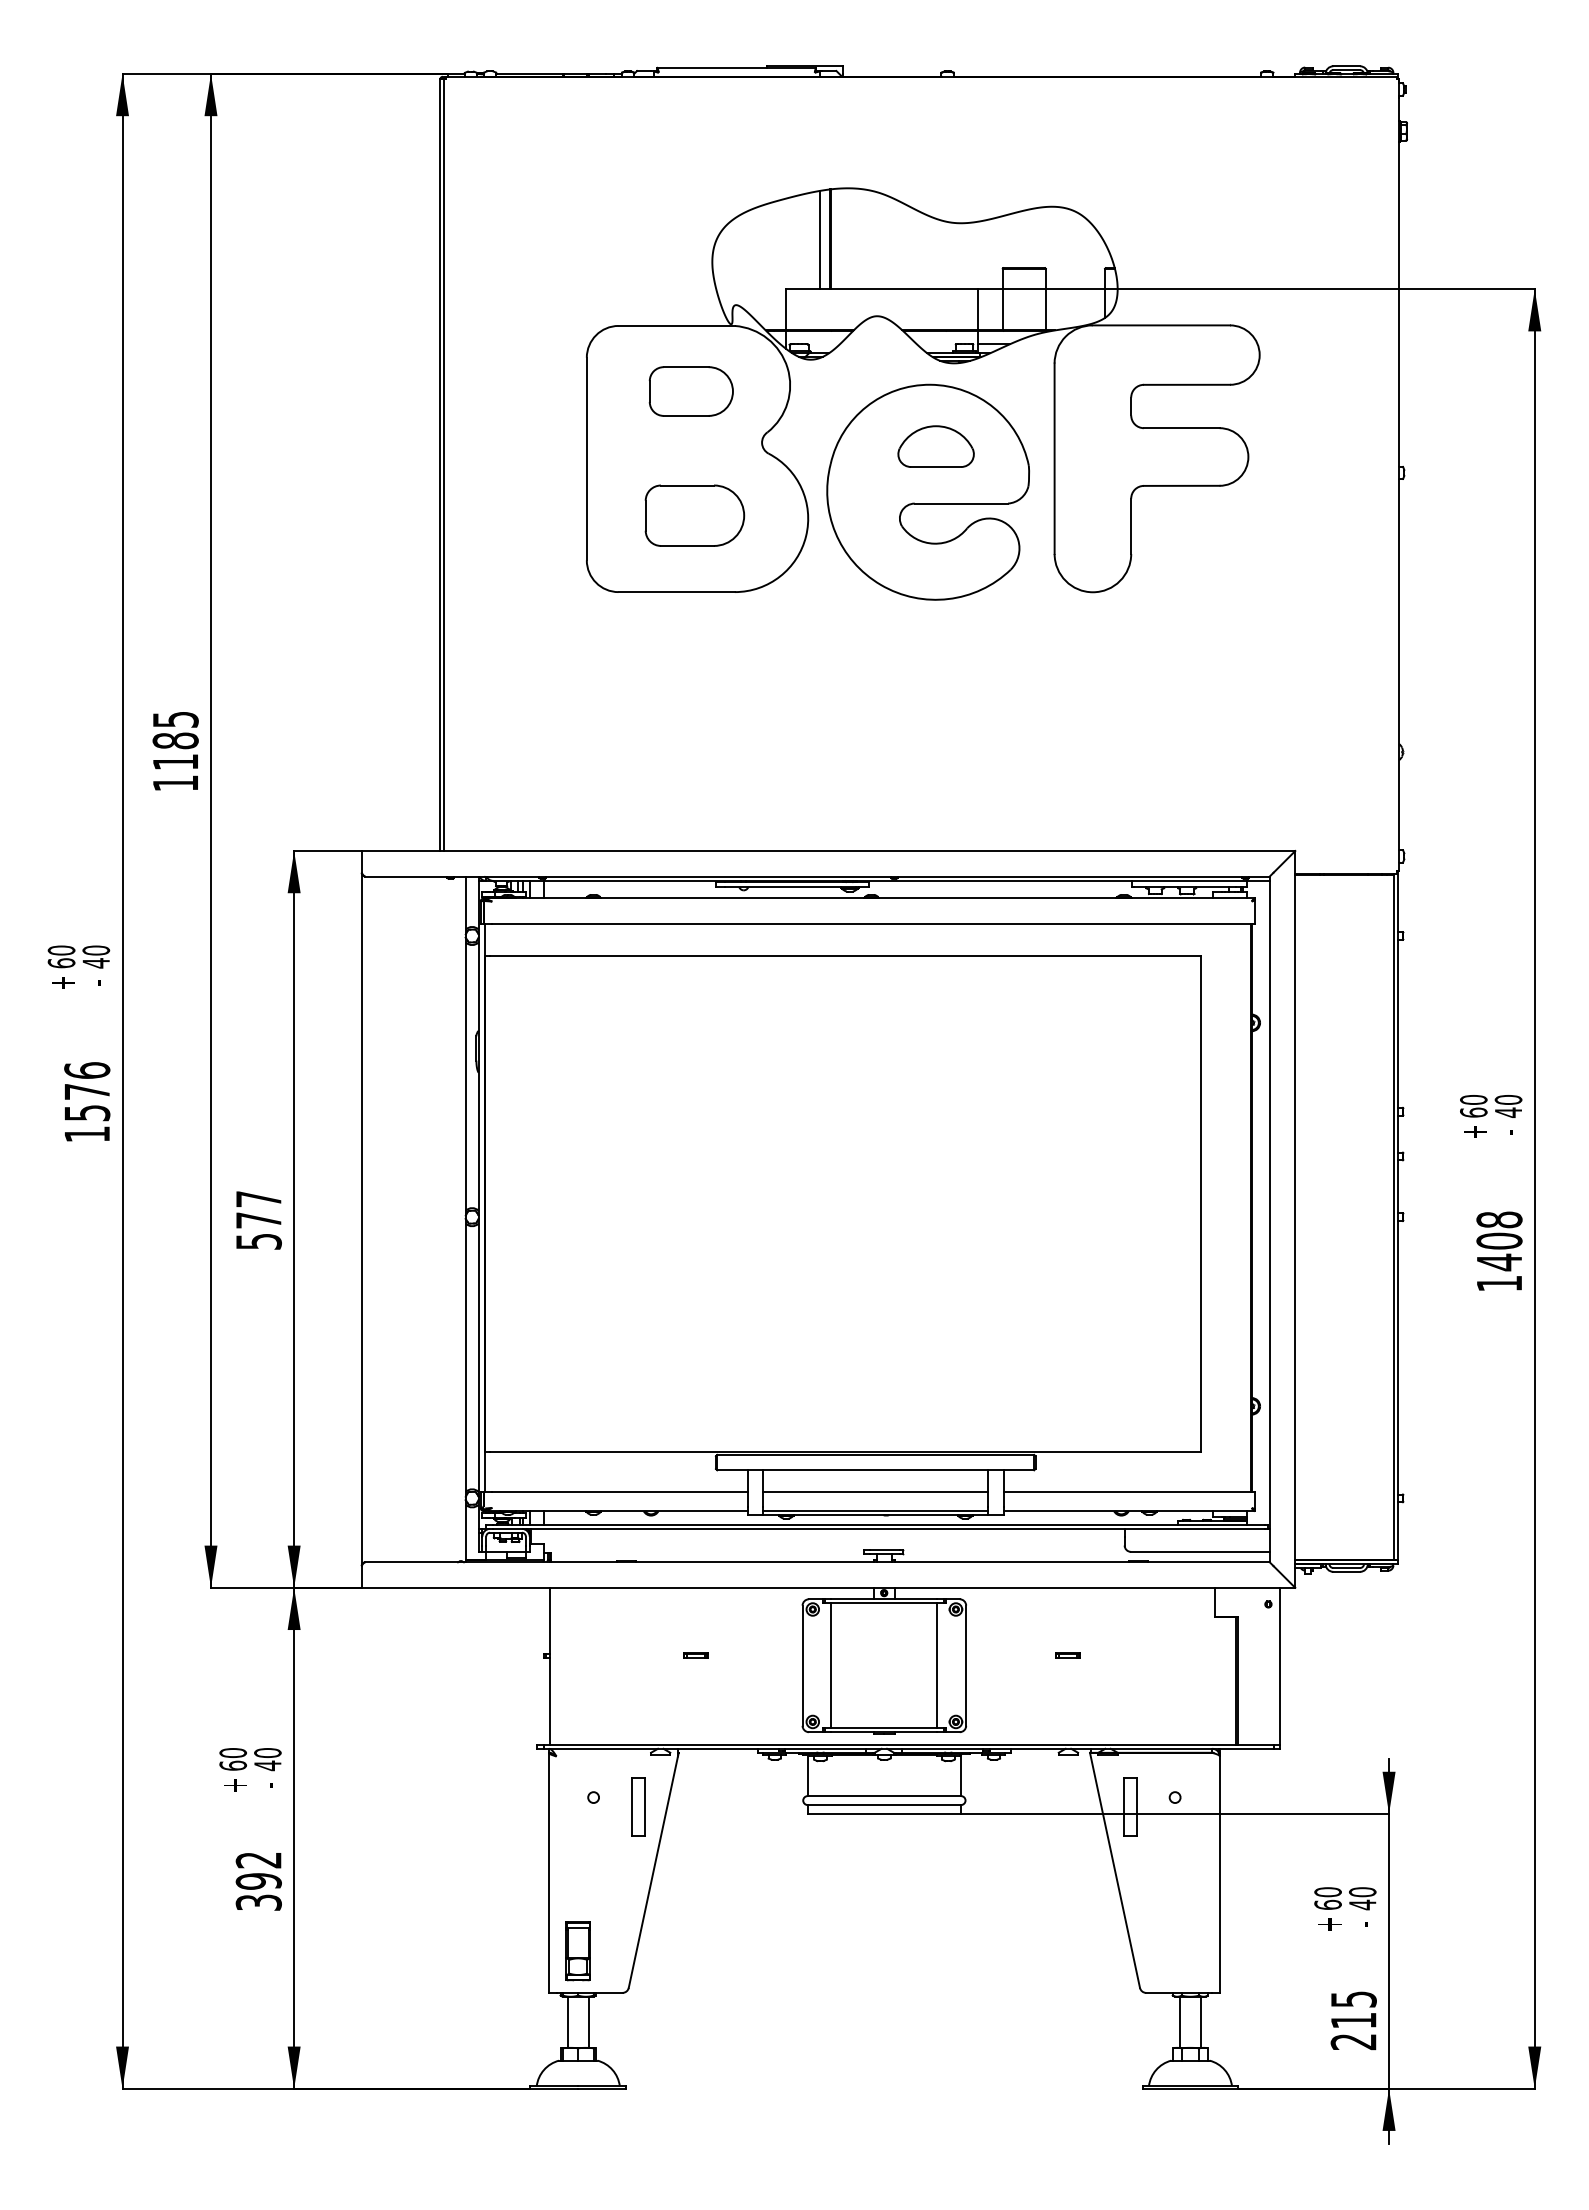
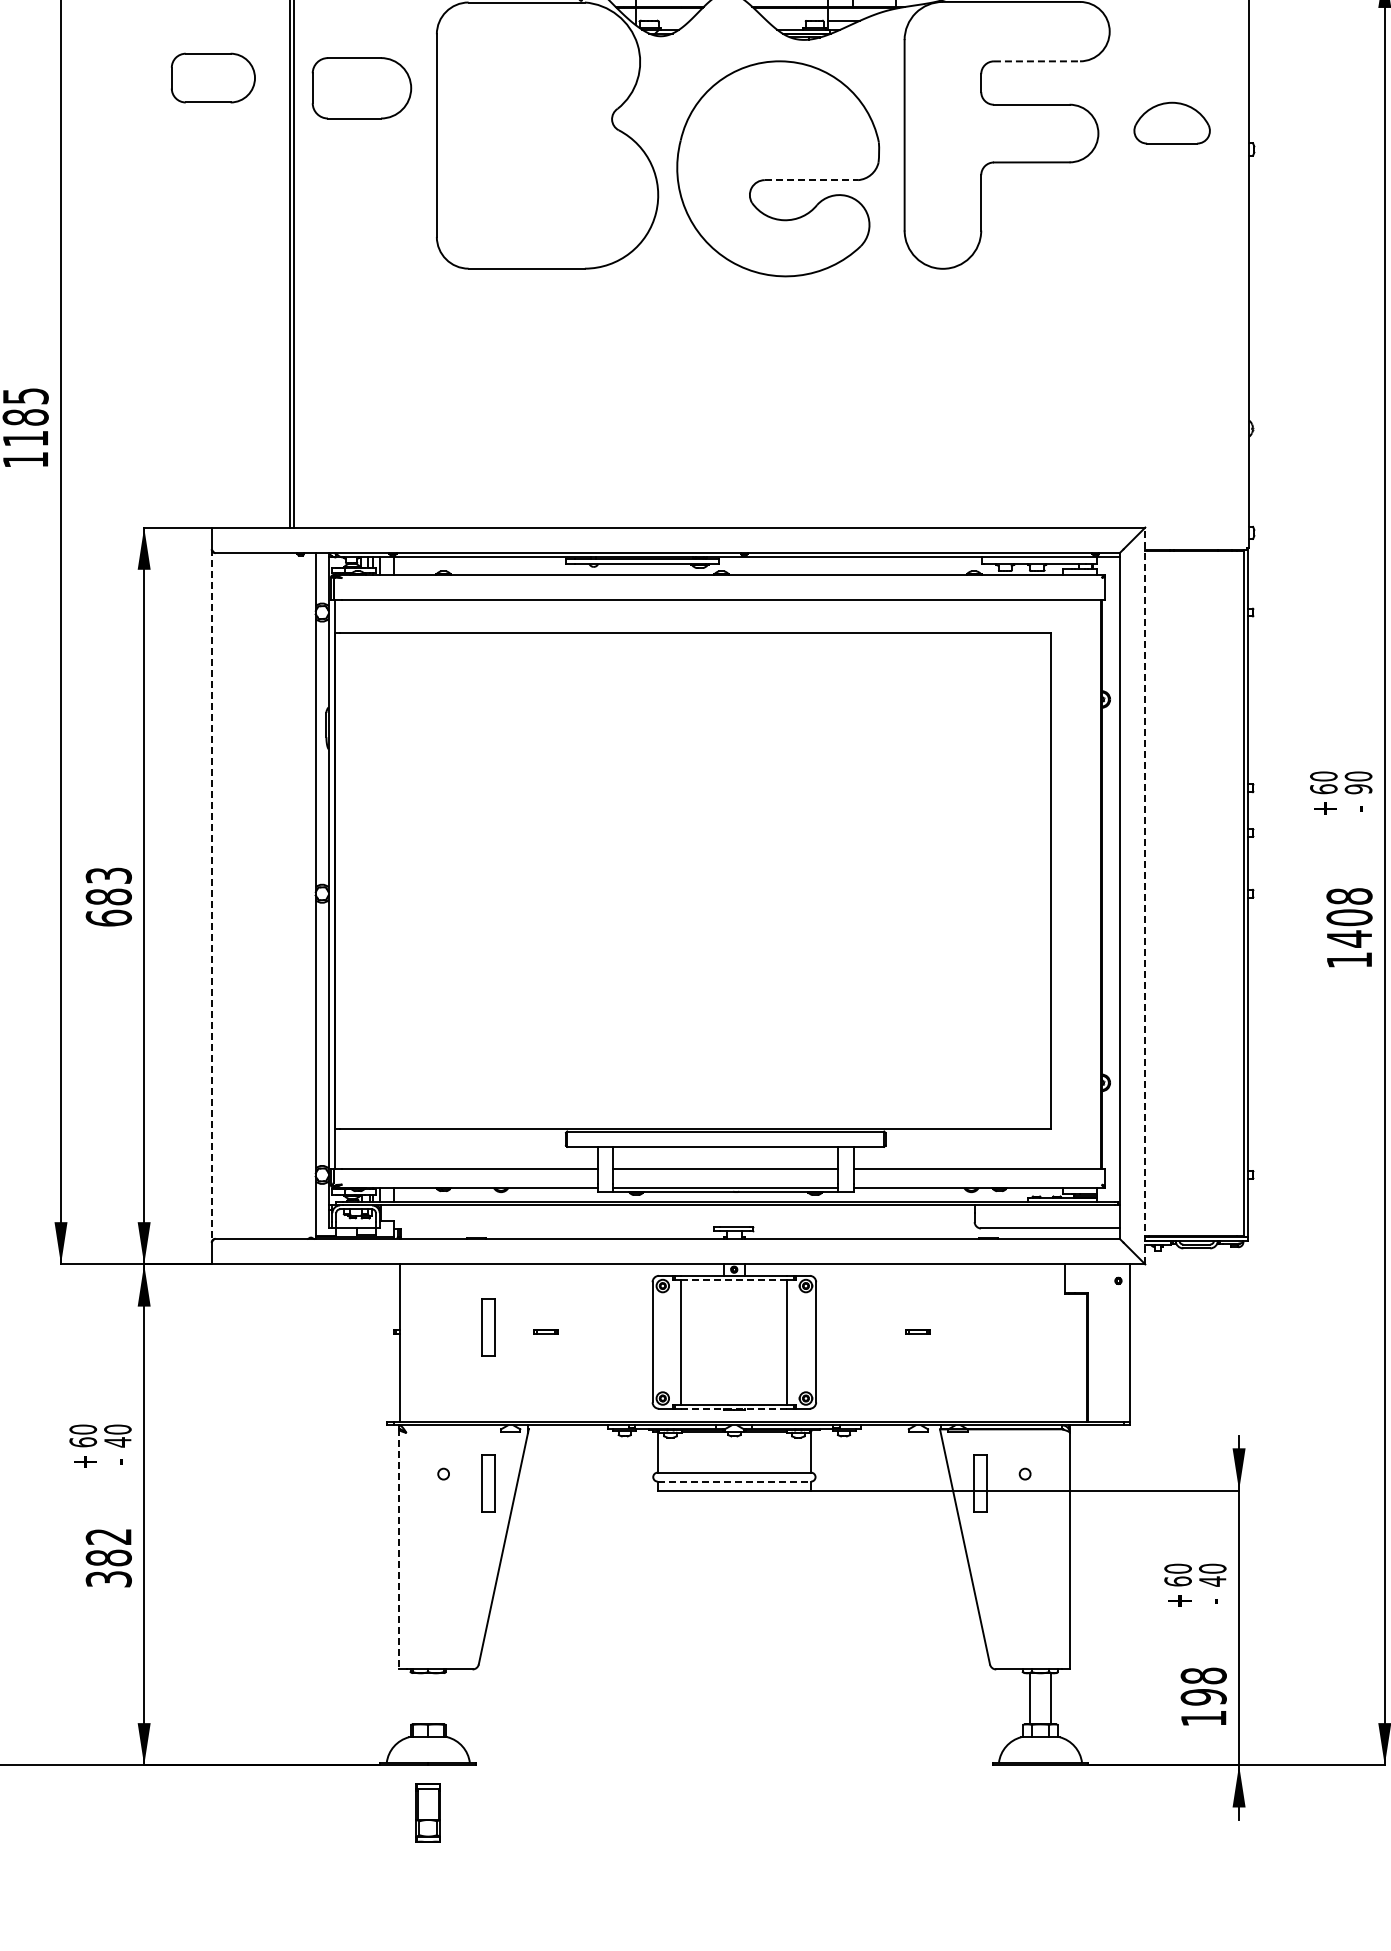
line: (1187, 384) -> (1037, 61), solid -> dashed
part: (690, 391) -> (212, 78), moved
part: (935, 446) -> (1171, 123), moved
line: (961, 503) -> (811, 180), solid -> dashed
part: (694, 515) -> (361, 88), moved
text: (1508, 1112) -> (1358, 789), 40 -> 90
line: (1295, 1218) -> (1145, 895), solid -> dashed
line: (361, 1219) -> (211, 896), solid -> dashed
text: (258, 1220) -> (108, 897), 577 -> 683
line: (883, 1603) -> (733, 1280), solid -> dashed
part: (638, 1650) -> (488, 1327), added
line: (883, 1732) -> (733, 1409), solid -> dashed
line: (884, 1805) -> (734, 1482), solid -> dashed
line: (548, 1873) -> (398, 1550), solid -> dashed
text: (258, 1881) -> (108, 1558), 392 -> 382
part: (577, 1951) -> (427, 1813), moved
text: (1353, 2020) -> (1203, 1697), 215 -> 198
line: (568, 2021) -> (418, 1698), removed
line: (588, 2021) -> (438, 1698), removed

